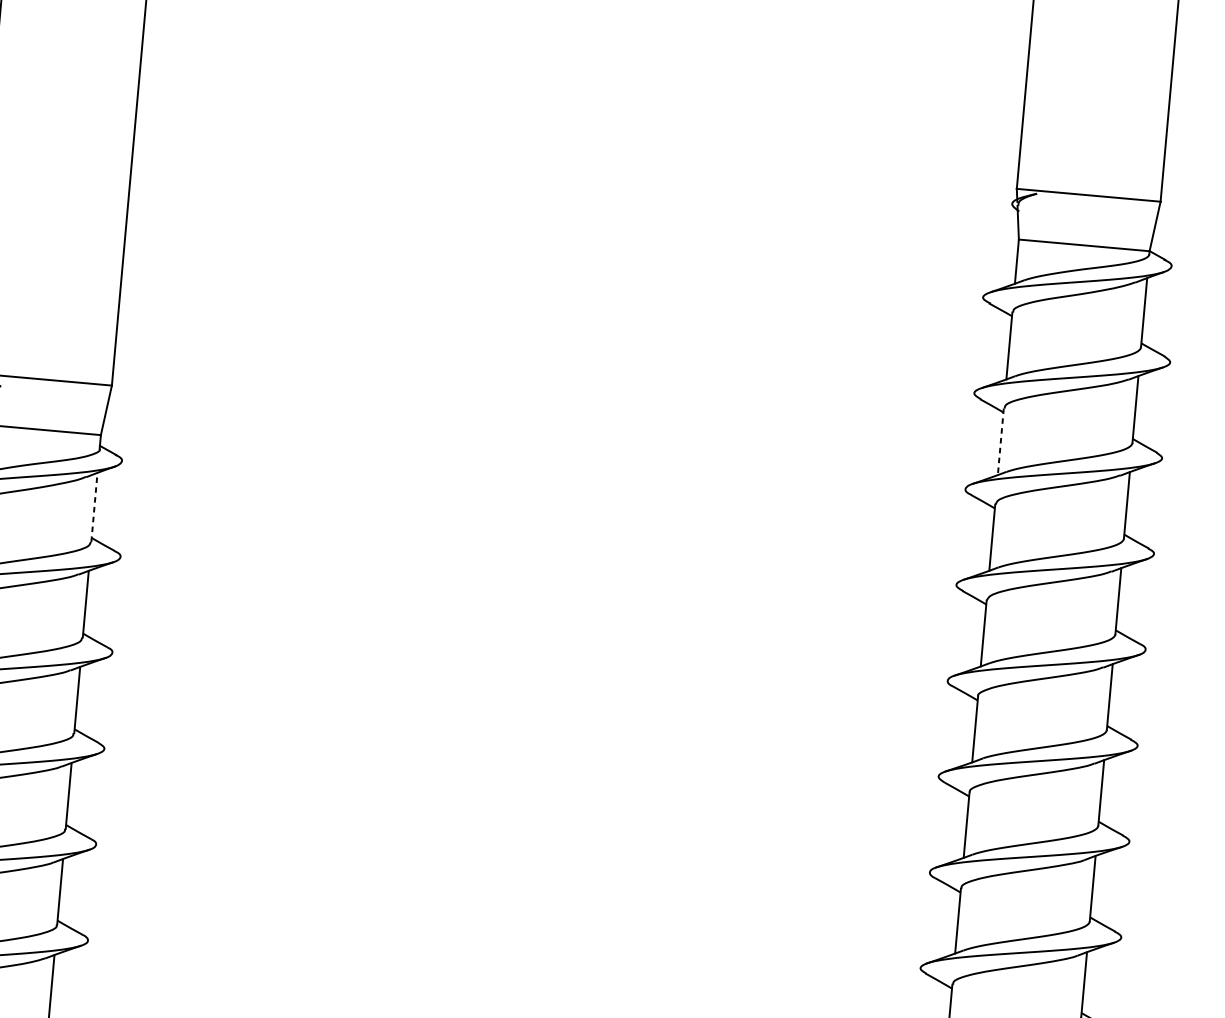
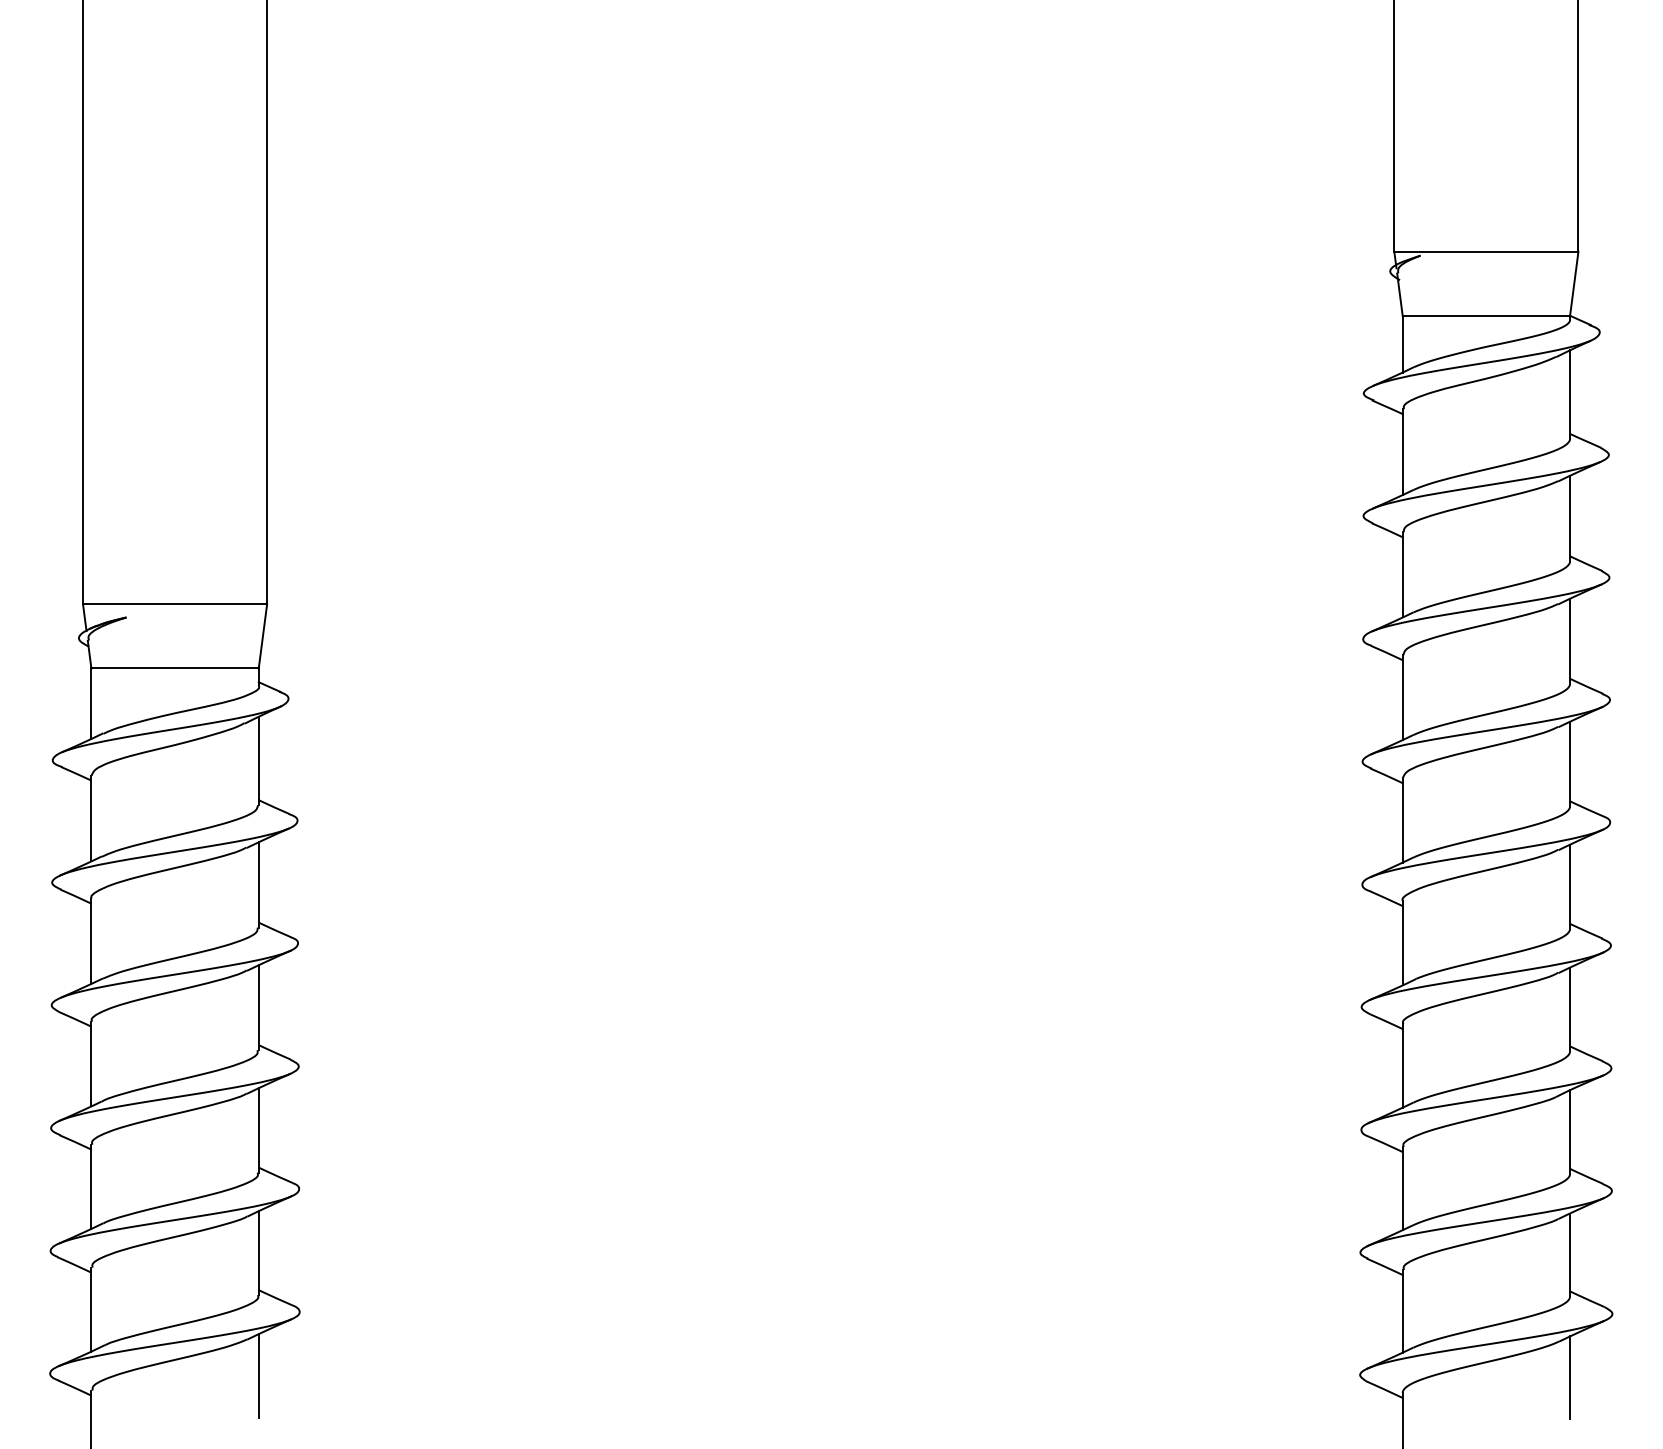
line: (1000, 441) -> (1402, 574), dashed -> solid
line: (94, 507) -> (258, 760), dashed -> solid

